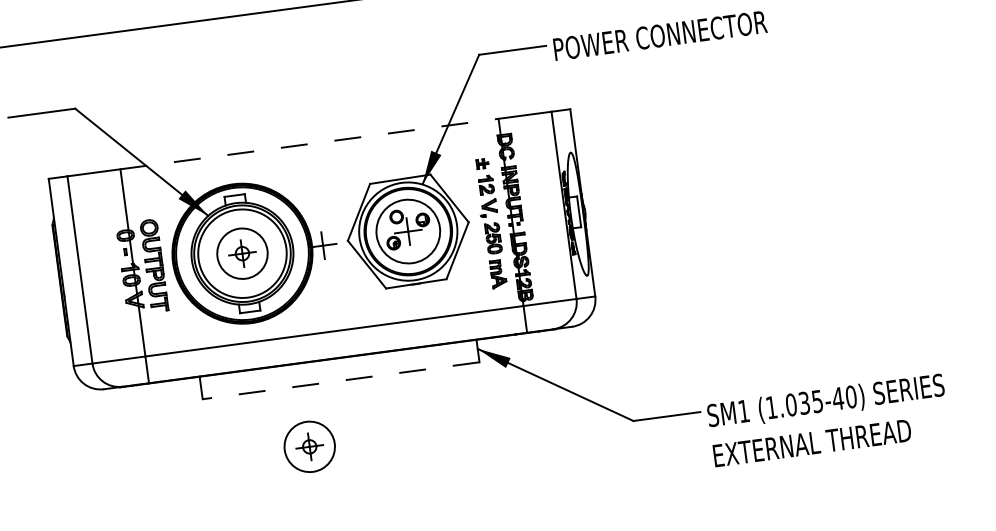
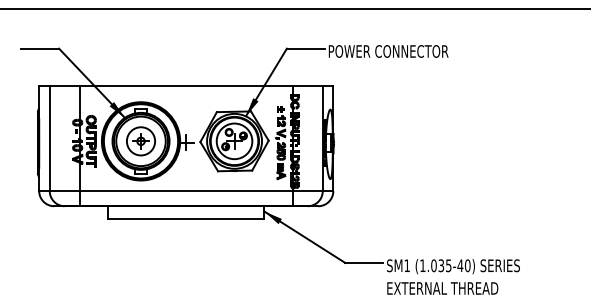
line: (309, 143) -> (186, 85), dashed -> solid
line: (339, 381) -> (185, 219), dashed -> solid
part: (308, 447) -> (163, 253), removed

